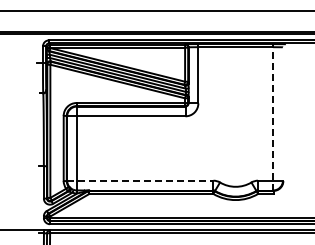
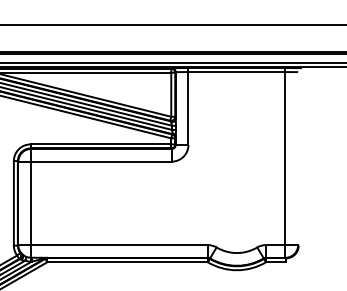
line: (273, 116) -> (285, 161), dashed -> solid
line: (140, 180) -> (113, 244), dashed -> solid

